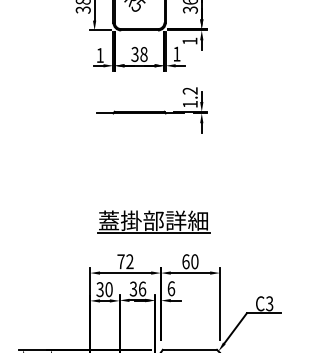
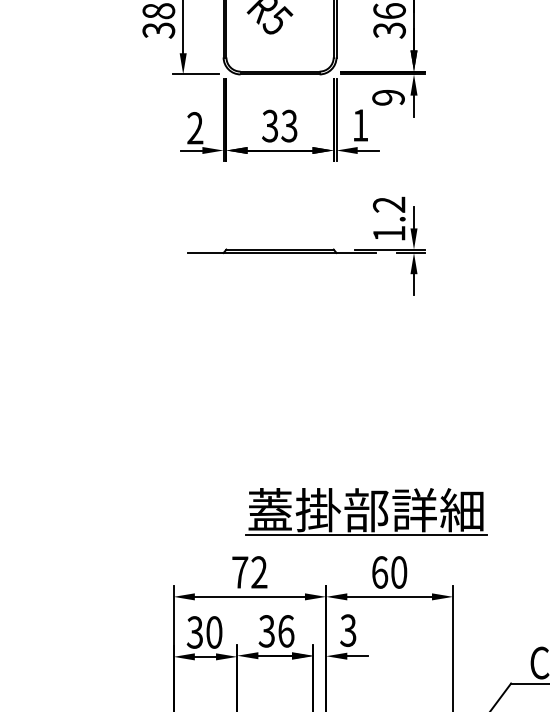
text: (189, 40) -> (387, 96), 1 -> 9
text: (143, 54) -> (288, 126), 38 -> 33
text: (99, 55) -> (193, 128), 1 -> 2
part: (153, 221) -> (366, 511), moved
text: (171, 288) -> (348, 630), 6 -> 3

